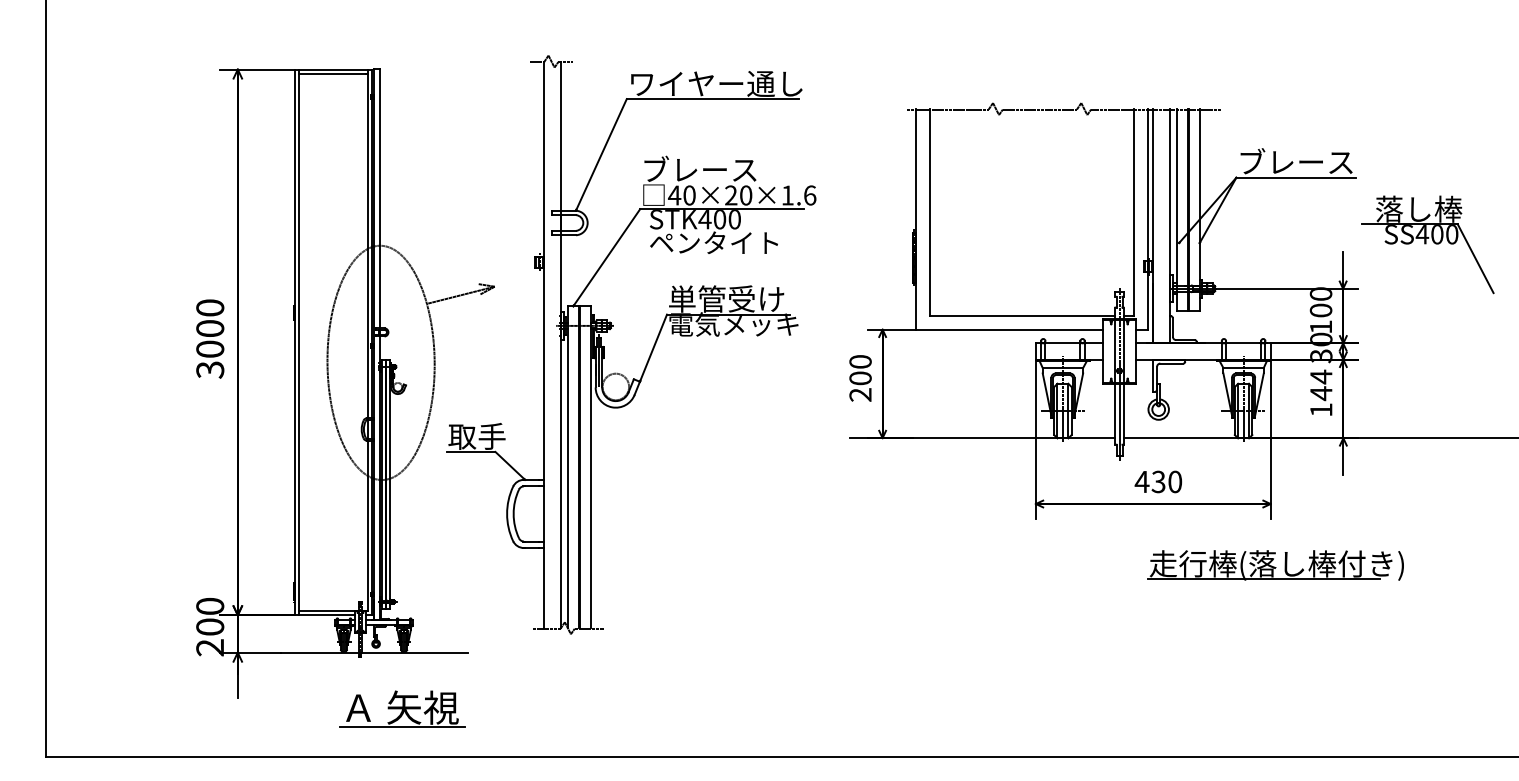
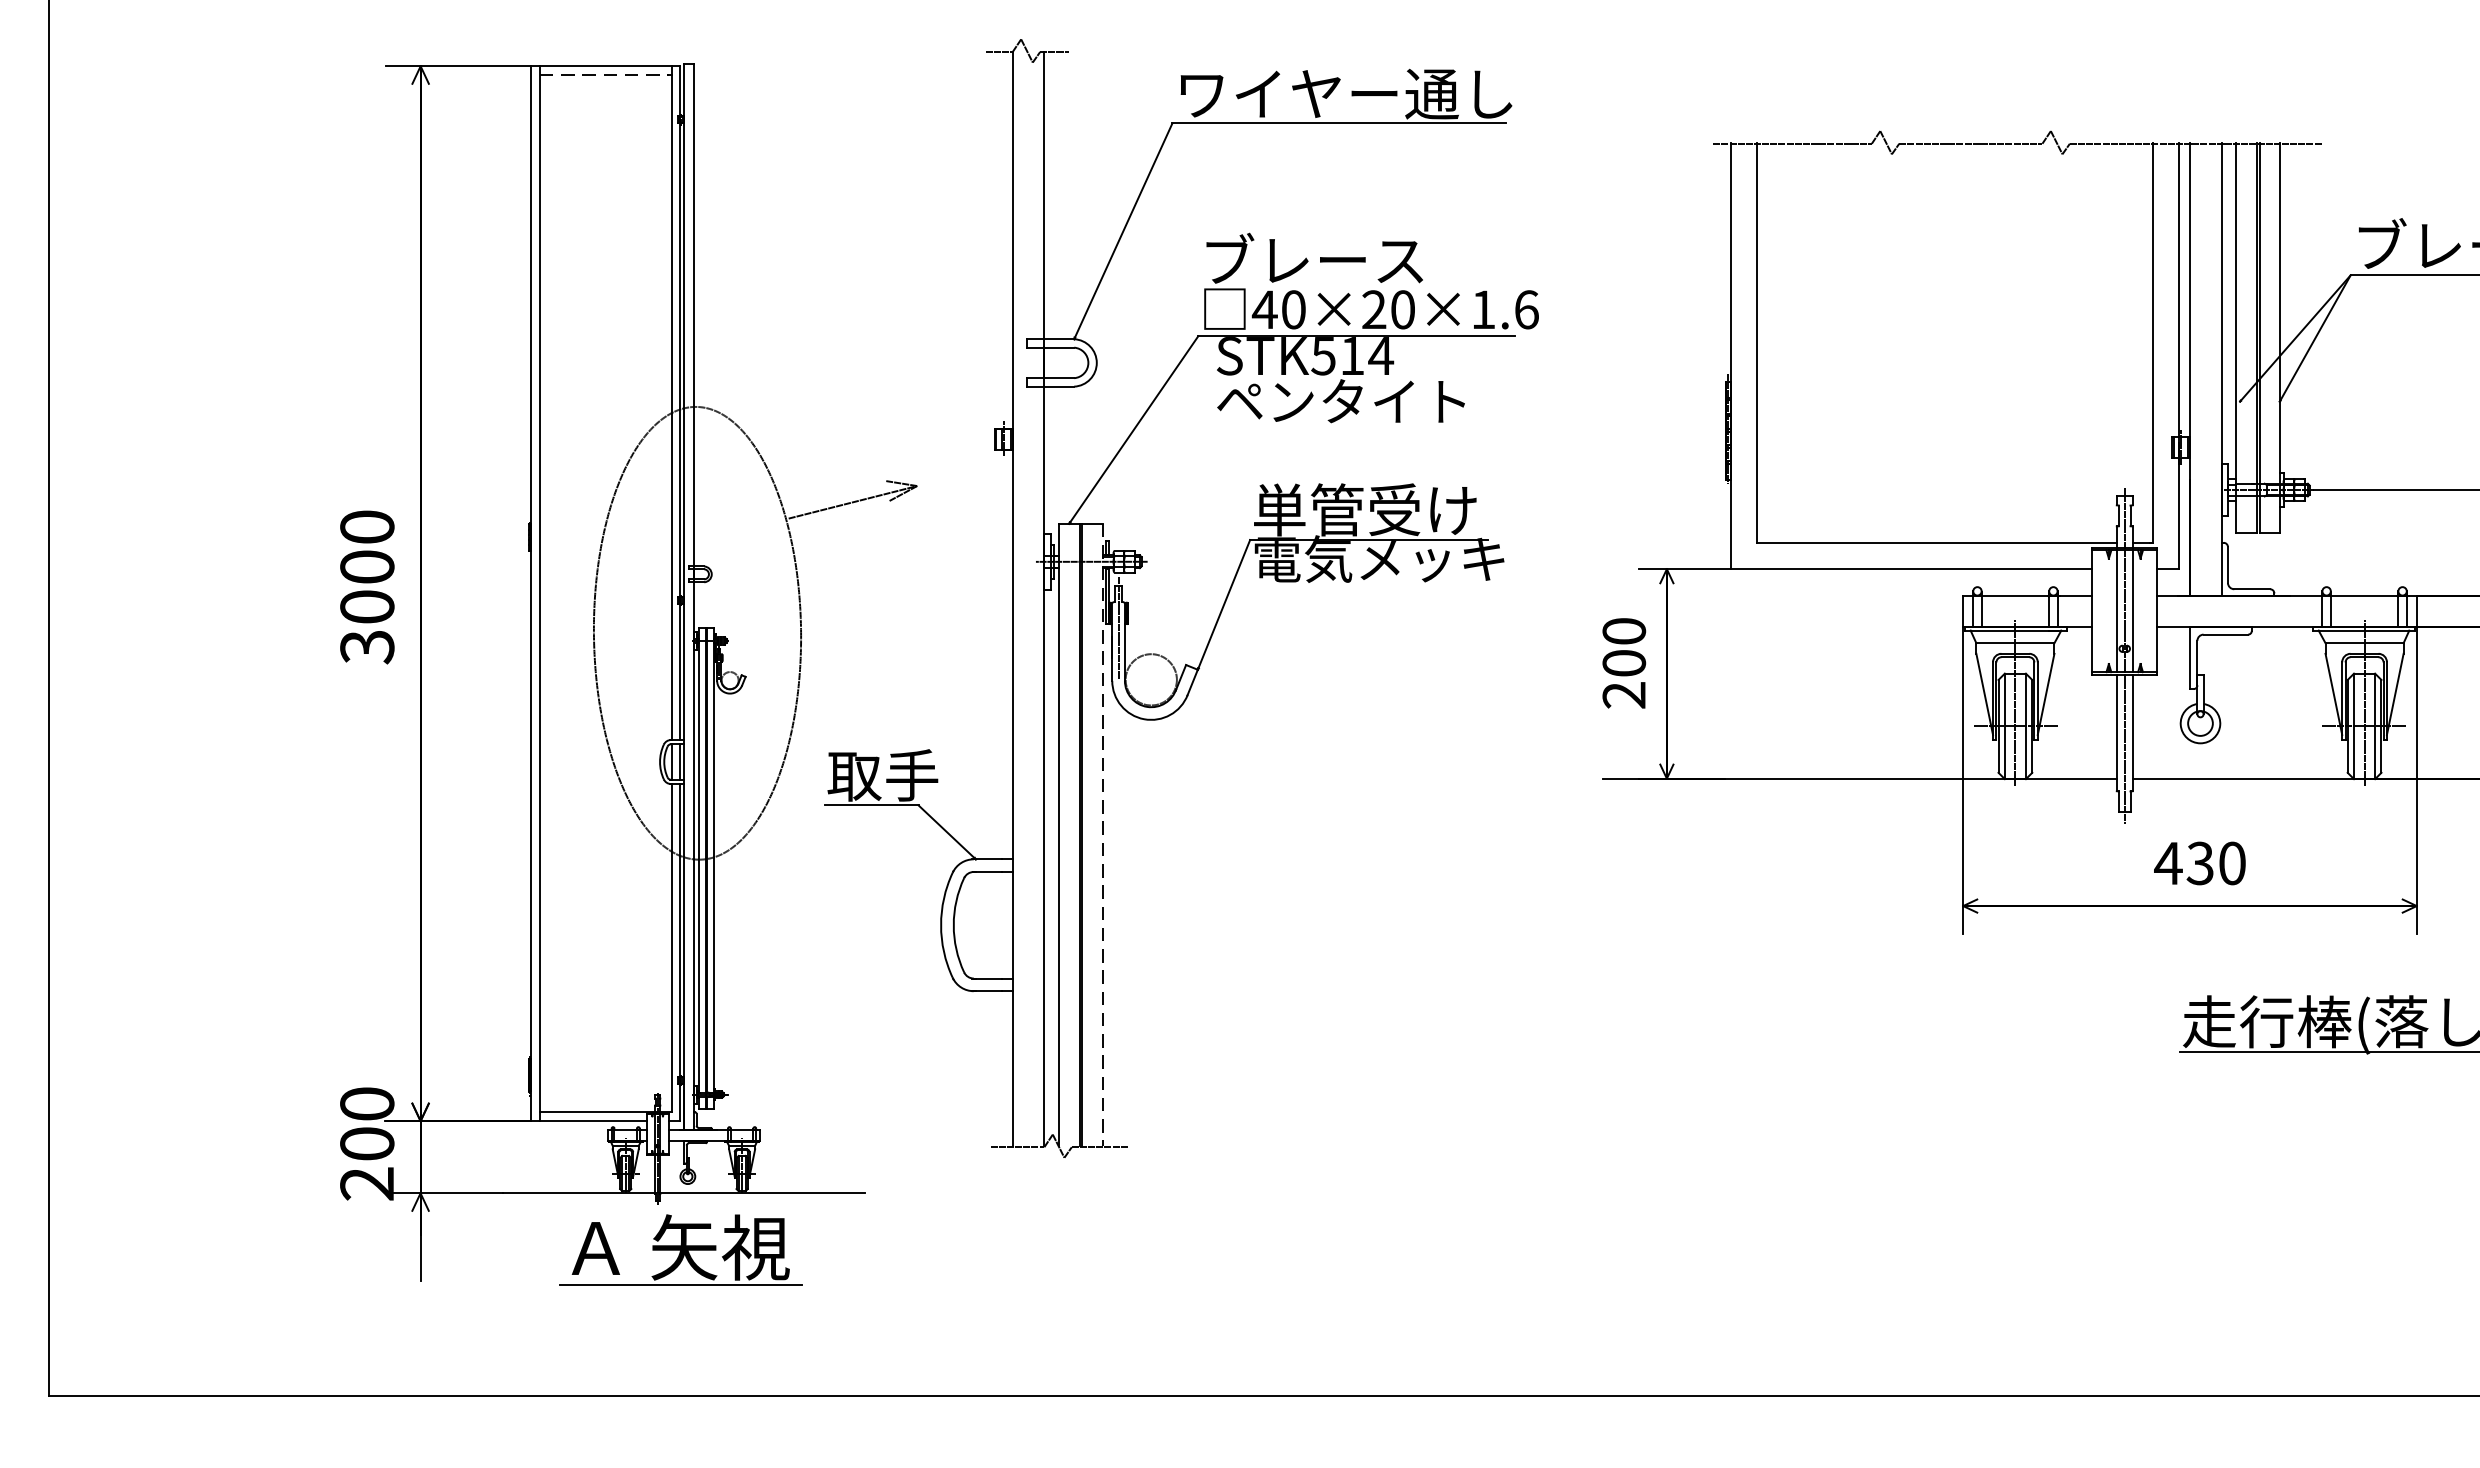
line: (333, 74) -> (605, 75), solid -> dashed
text: (719, 219) -> (1351, 356), STK400 -> STK514
line: (590, 467) -> (1102, 835), solid -> dashed
part: (402, 708) -> (680, 1249), moved

